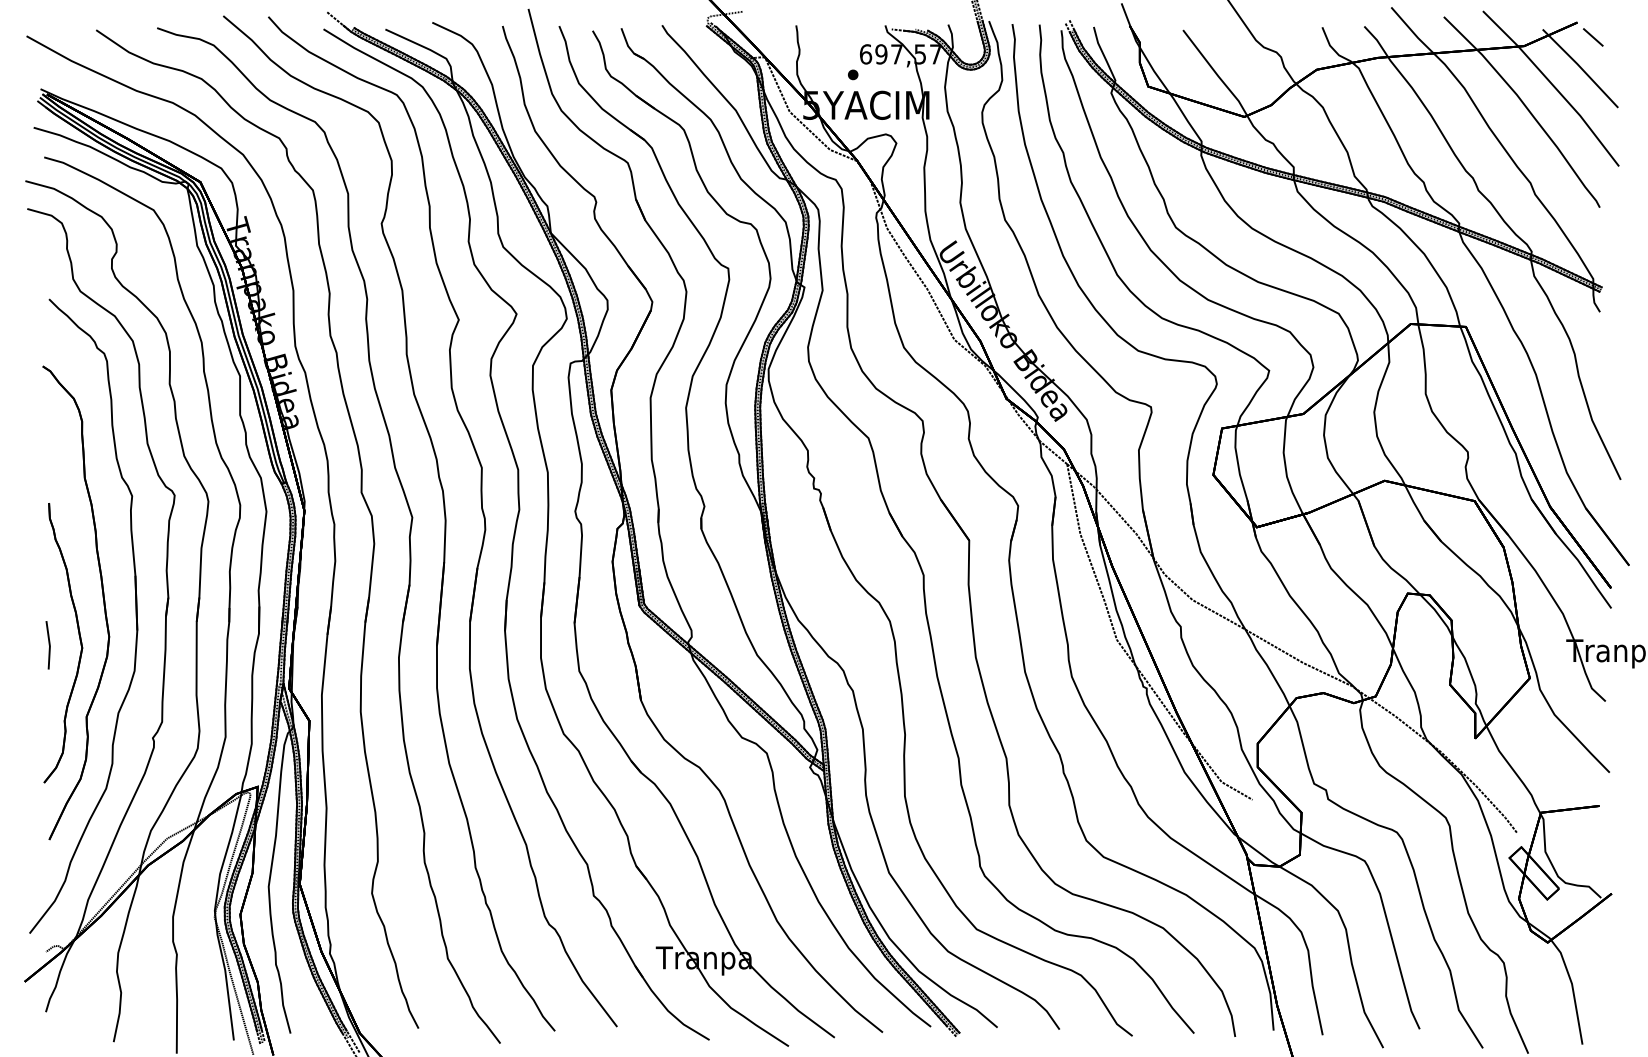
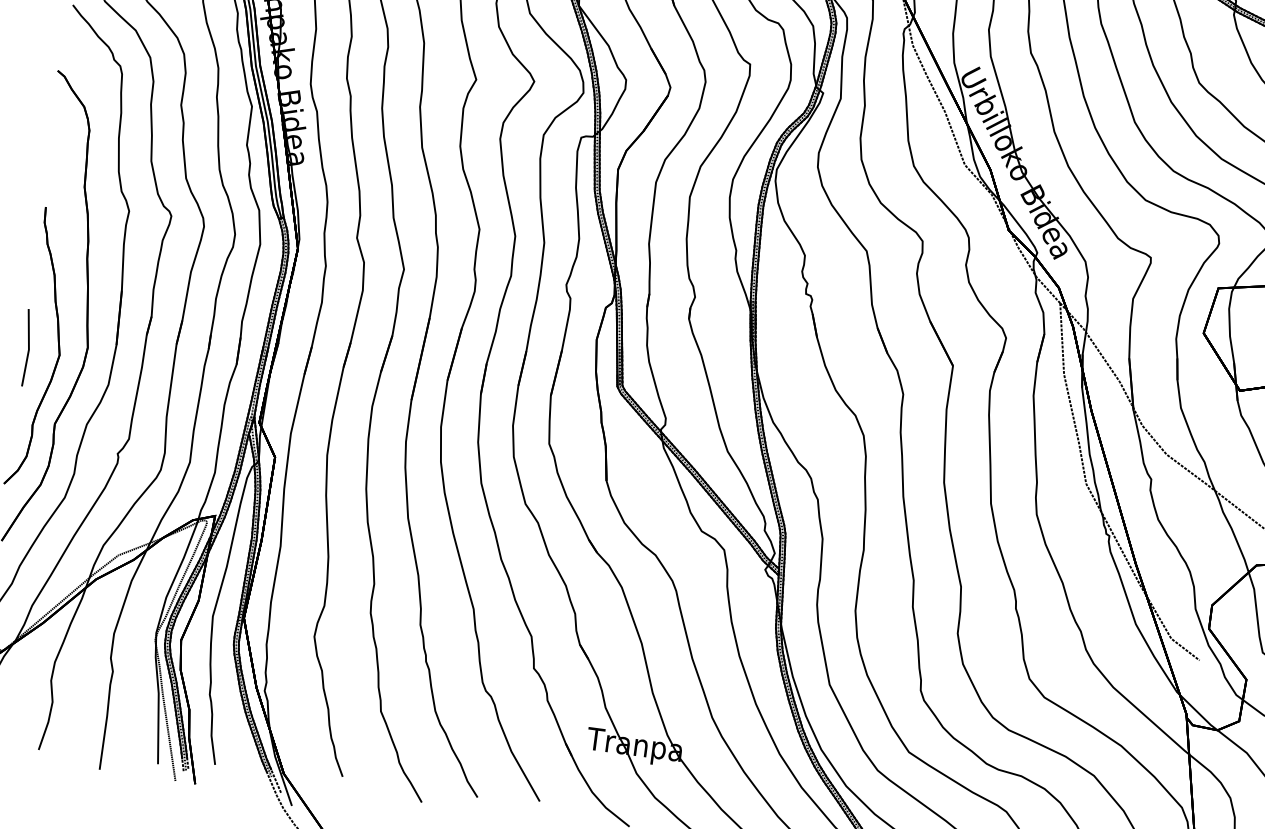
part: (47, 645) -> (25, 348), size x1.6

